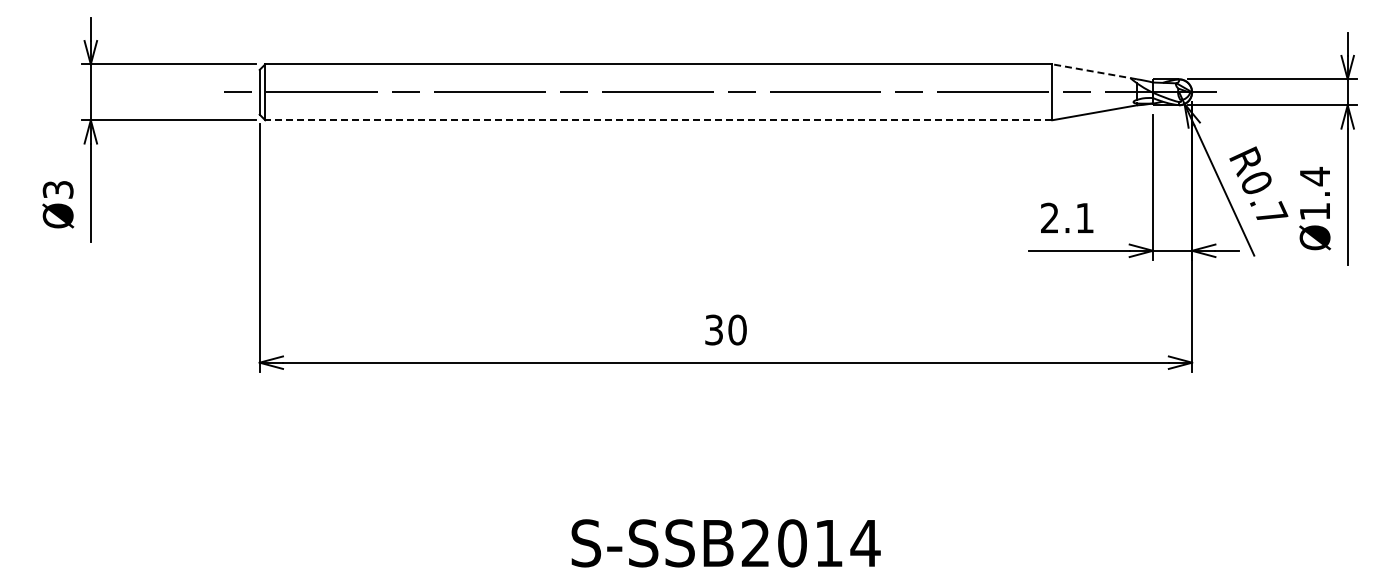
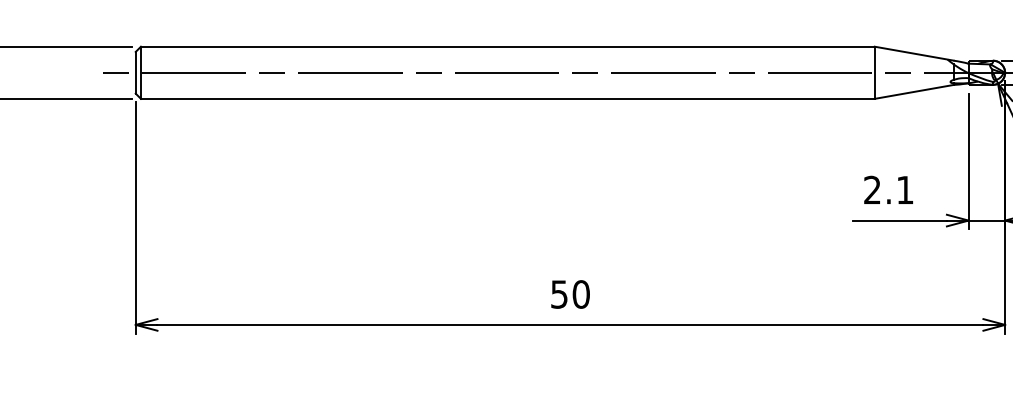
line: (1094, 71) -> (914, 53), dashed -> solid
line: (658, 120) -> (507, 99), dashed -> solid
text: (713, 329) -> (558, 293), 30 -> 50

